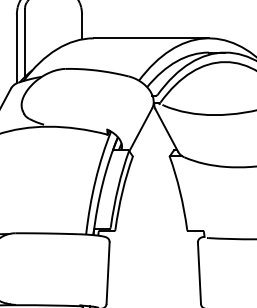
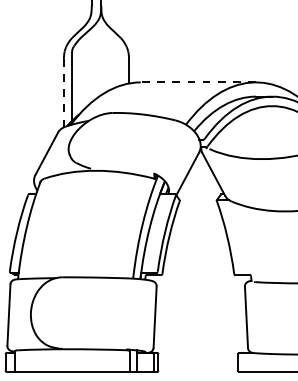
line: (151, 38) -> (198, 82), solid -> dashed
line: (16, 49) -> (63, 93), solid -> dashed

